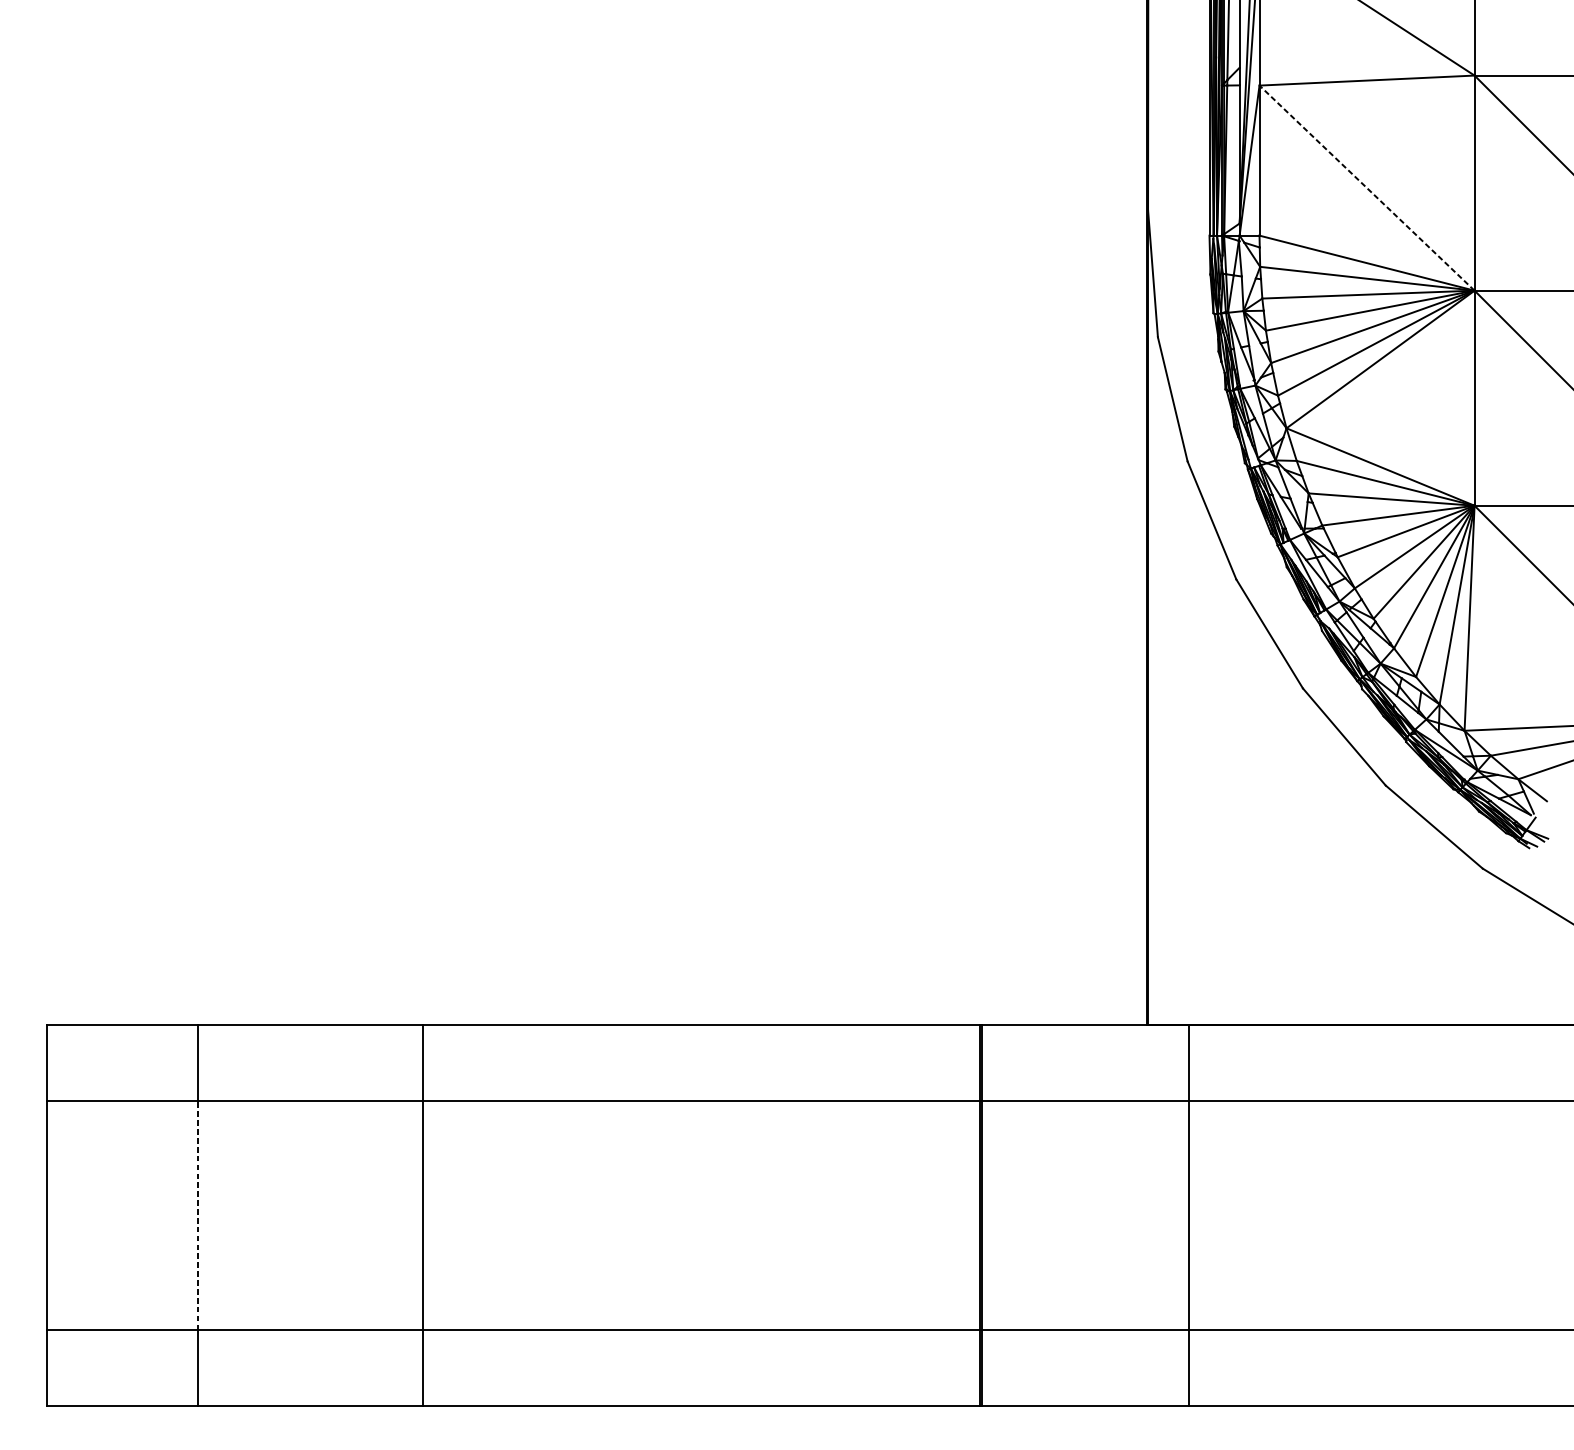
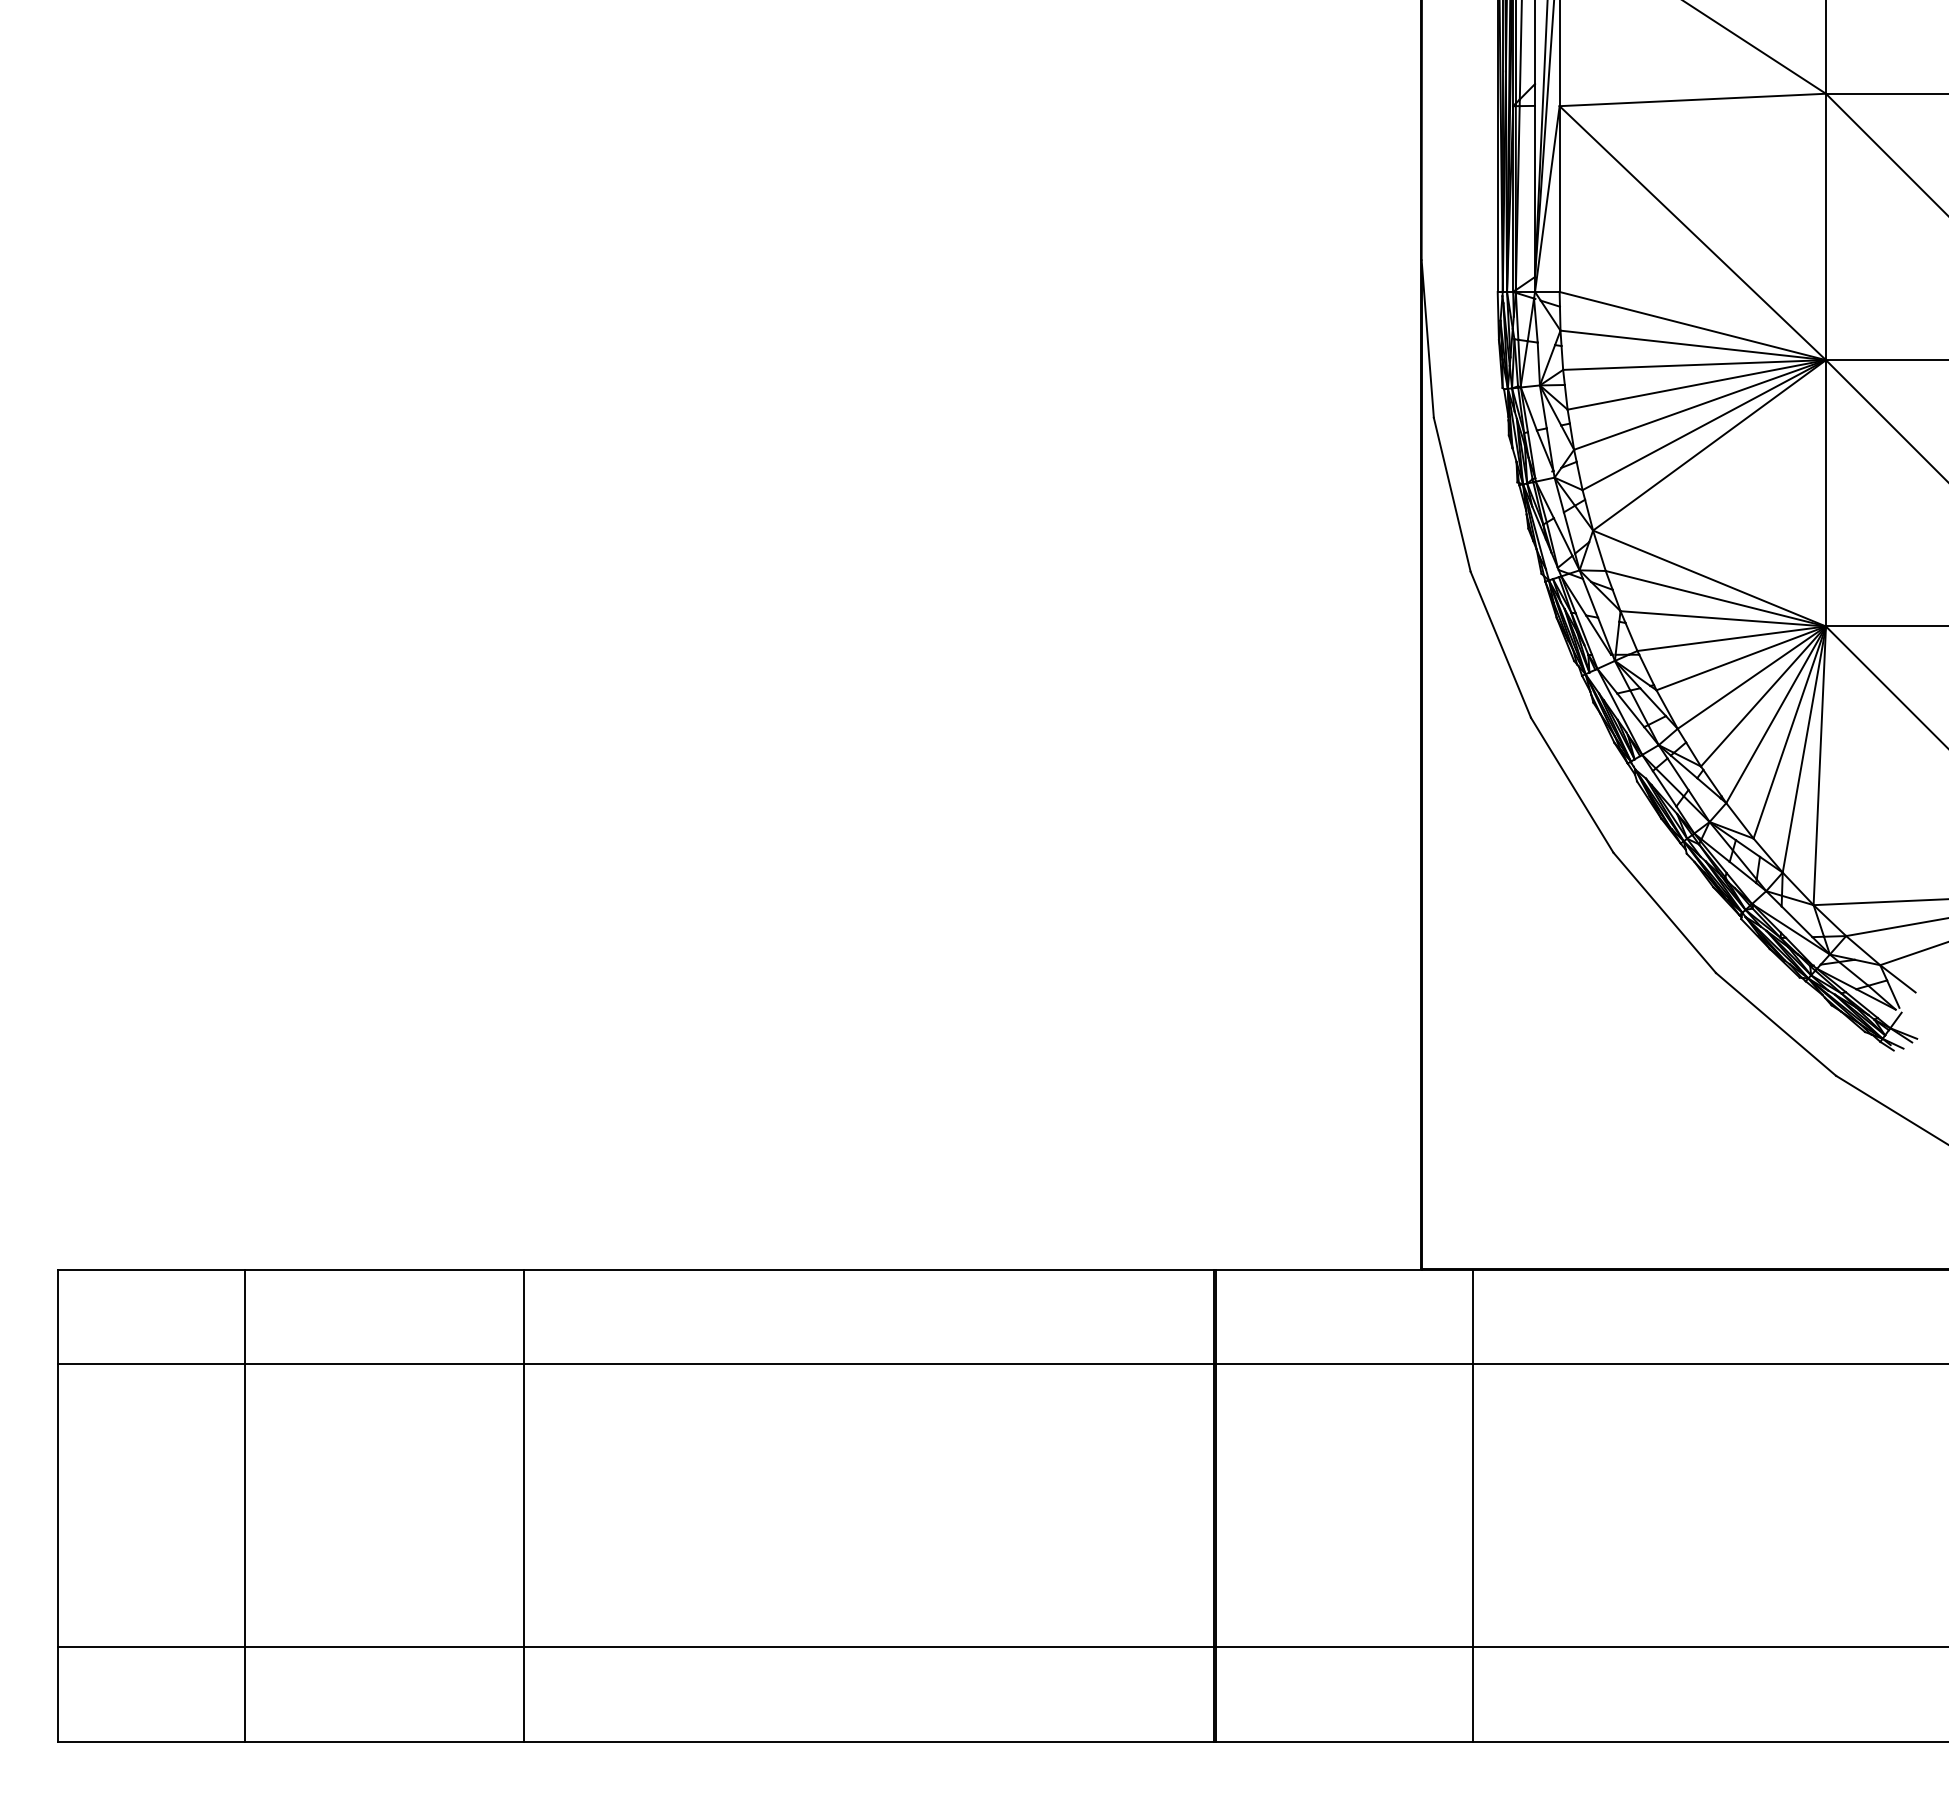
line: (1366, 187) -> (1692, 232), dashed -> solid
line: (198, 1215) -> (245, 1505), dashed -> solid

